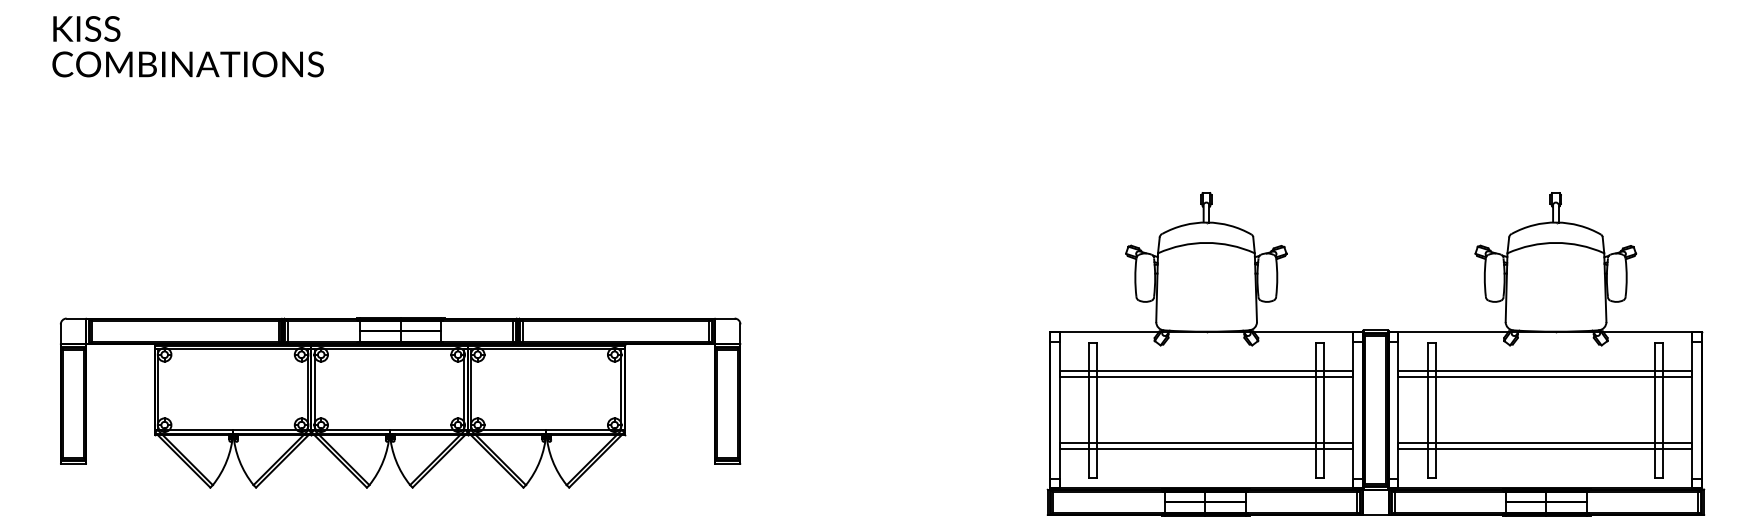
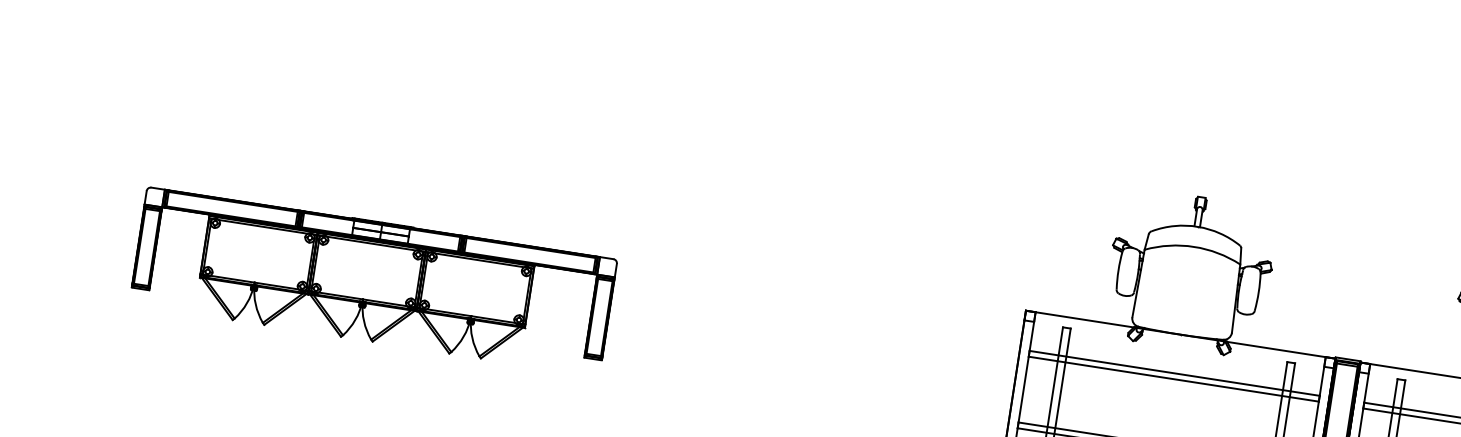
part: (400, 402) -> (373, 281), size x0.7

